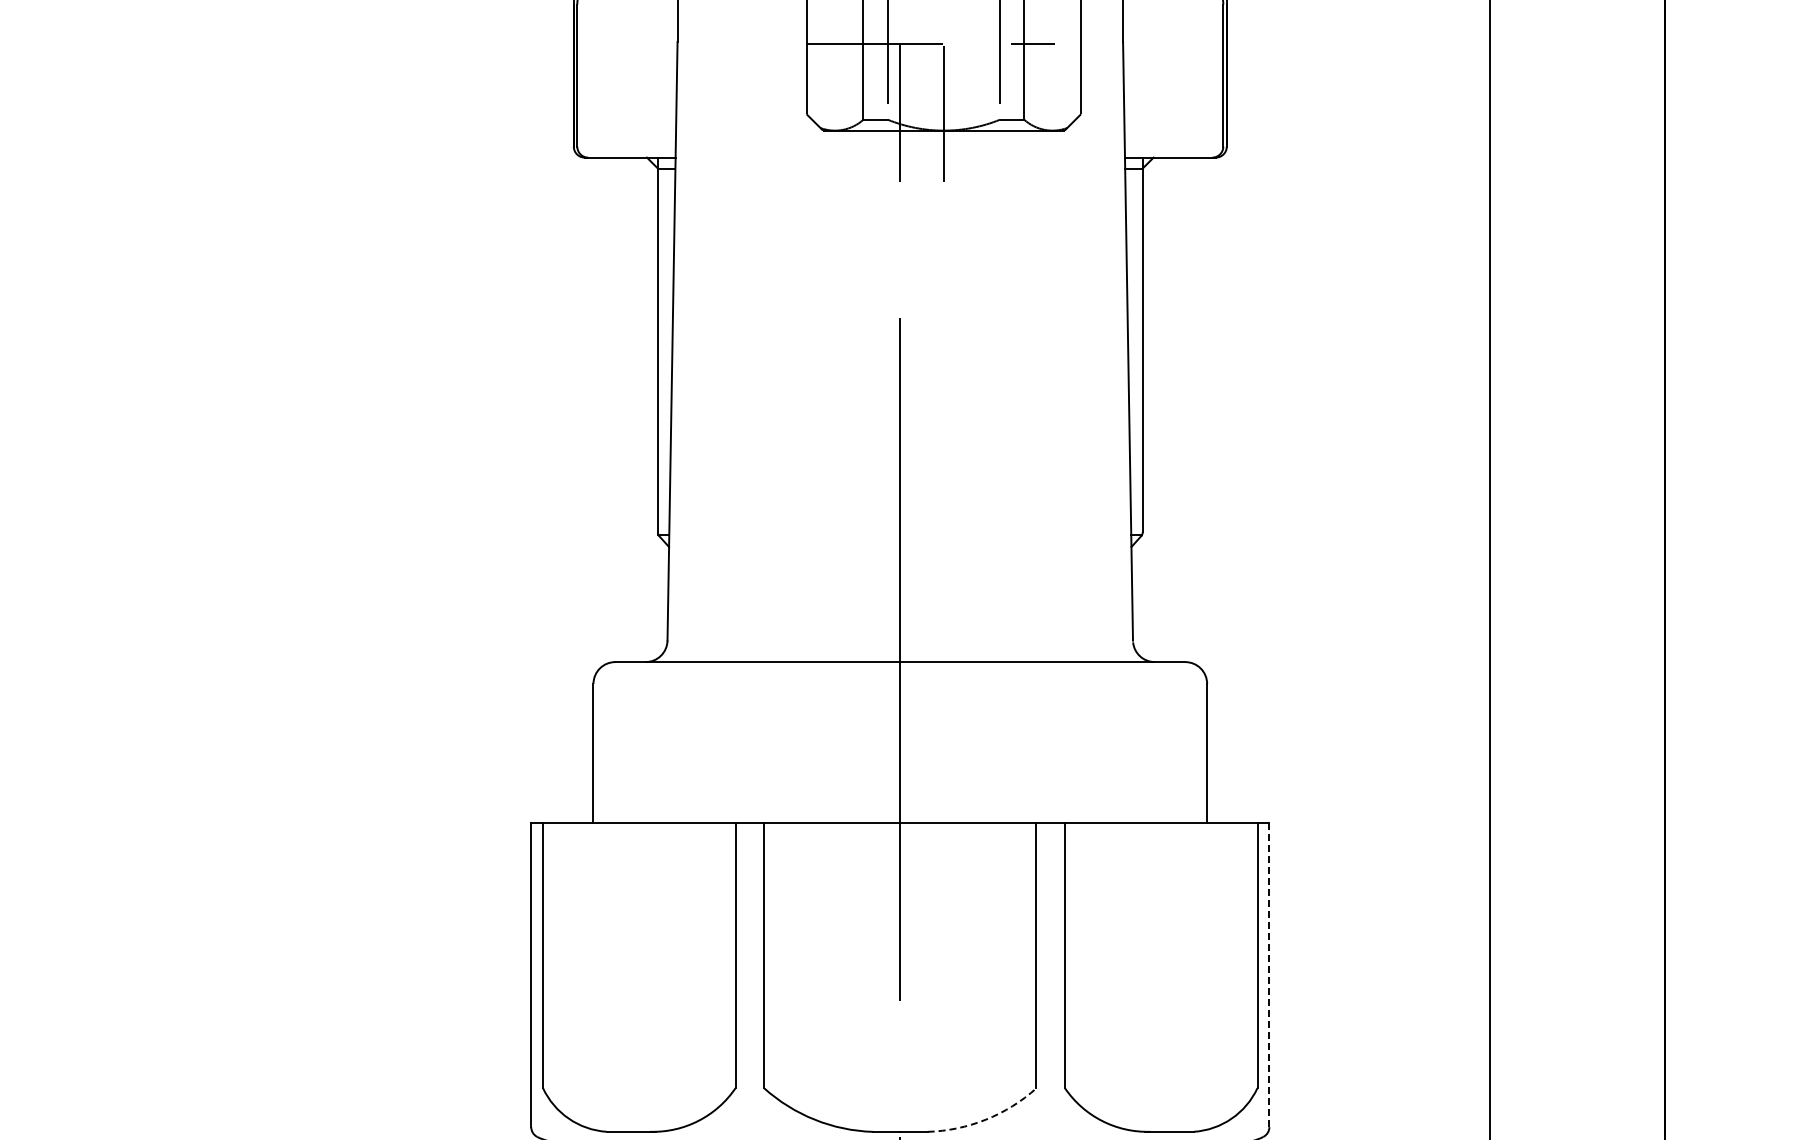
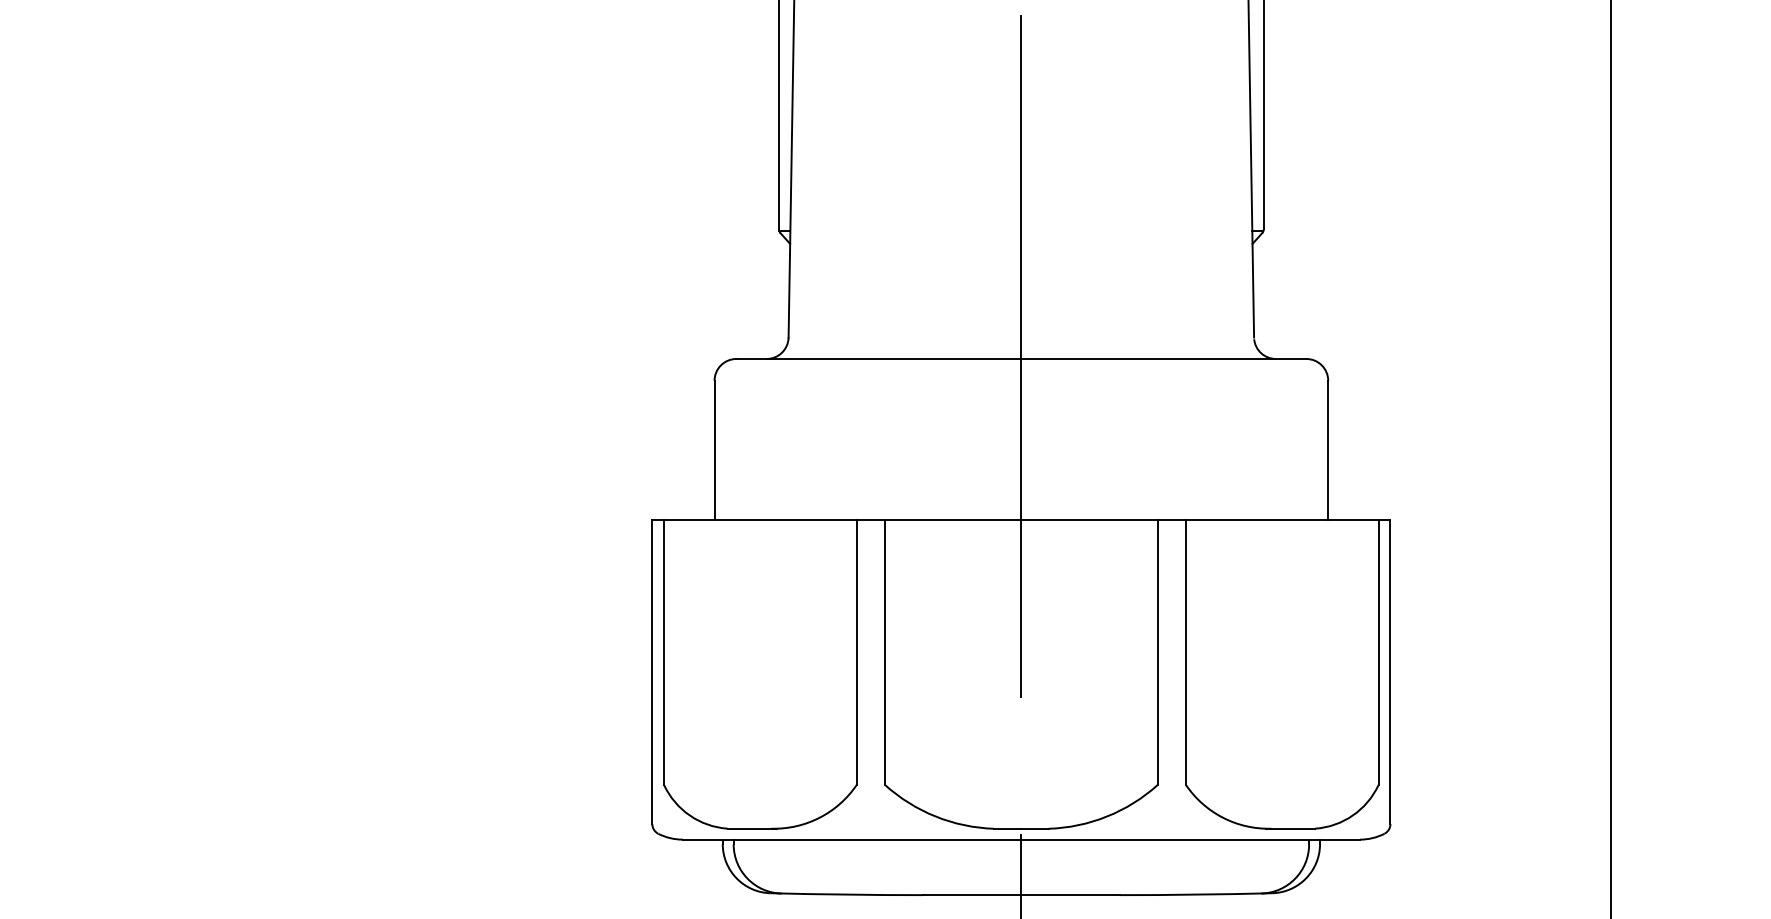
line: (1269, 974) -> (1390, 671), dashed -> solid
arc: (985, 1119) -> (1106, 816), dashed -> solid

